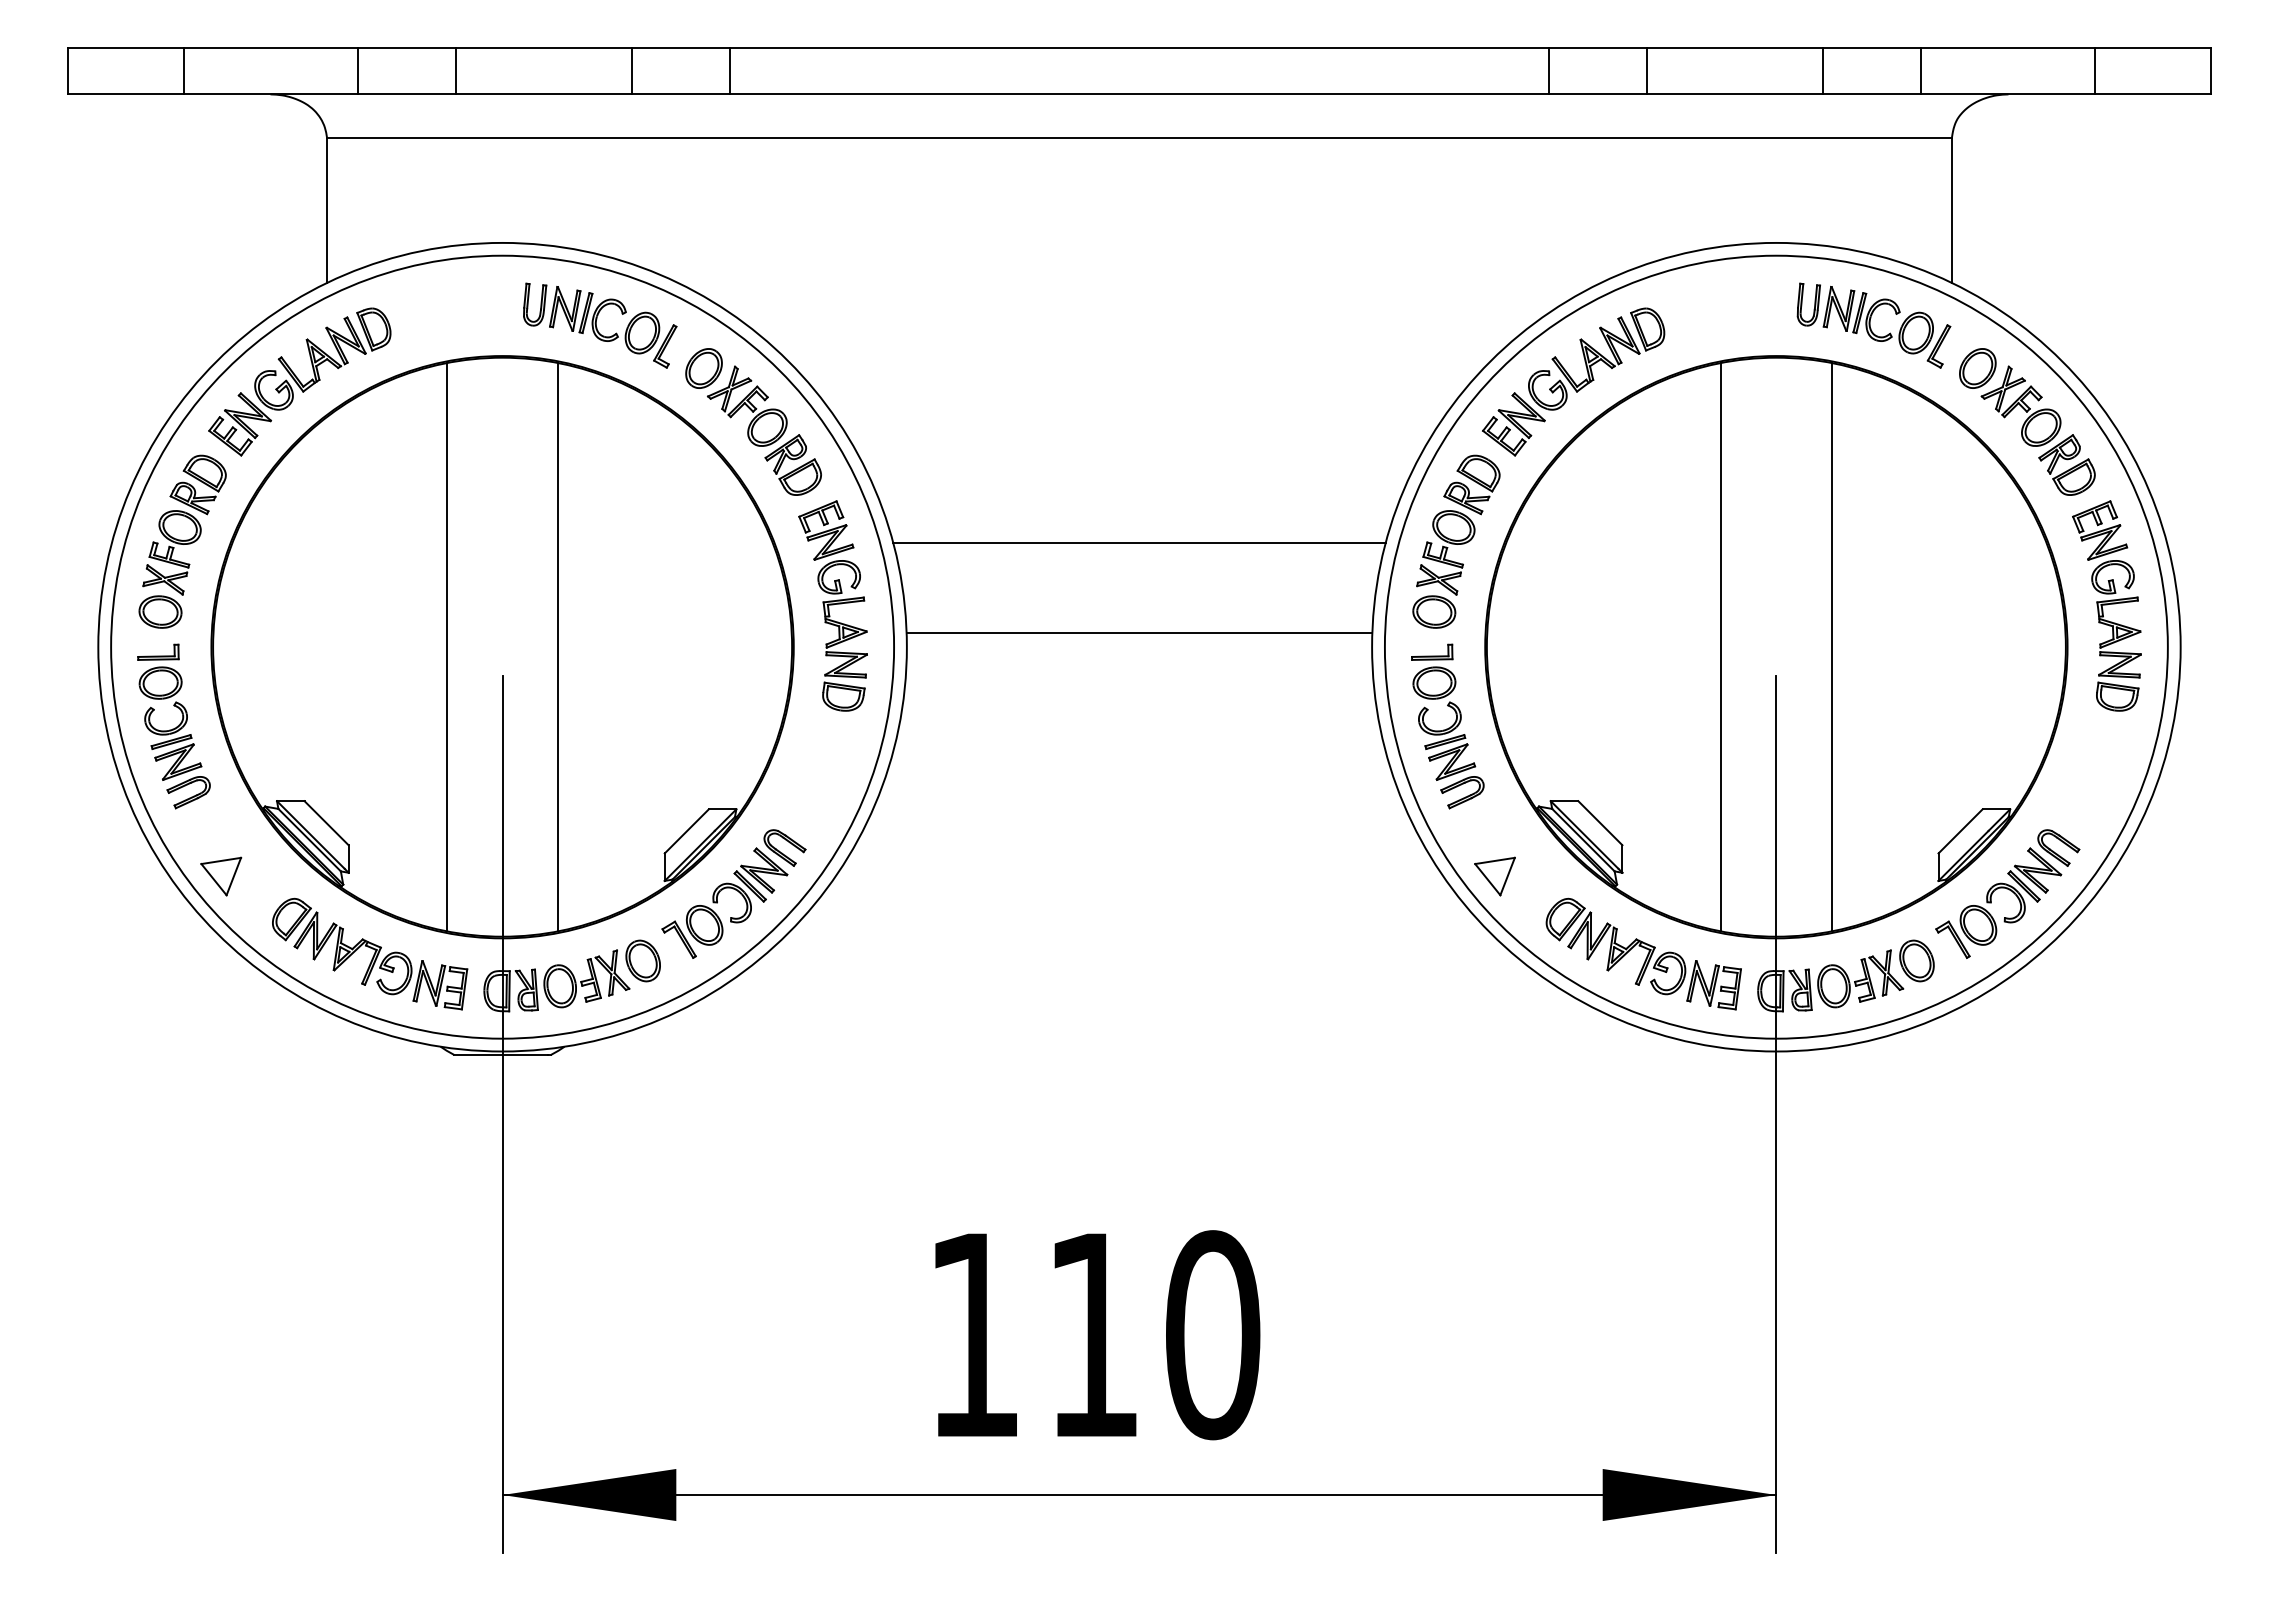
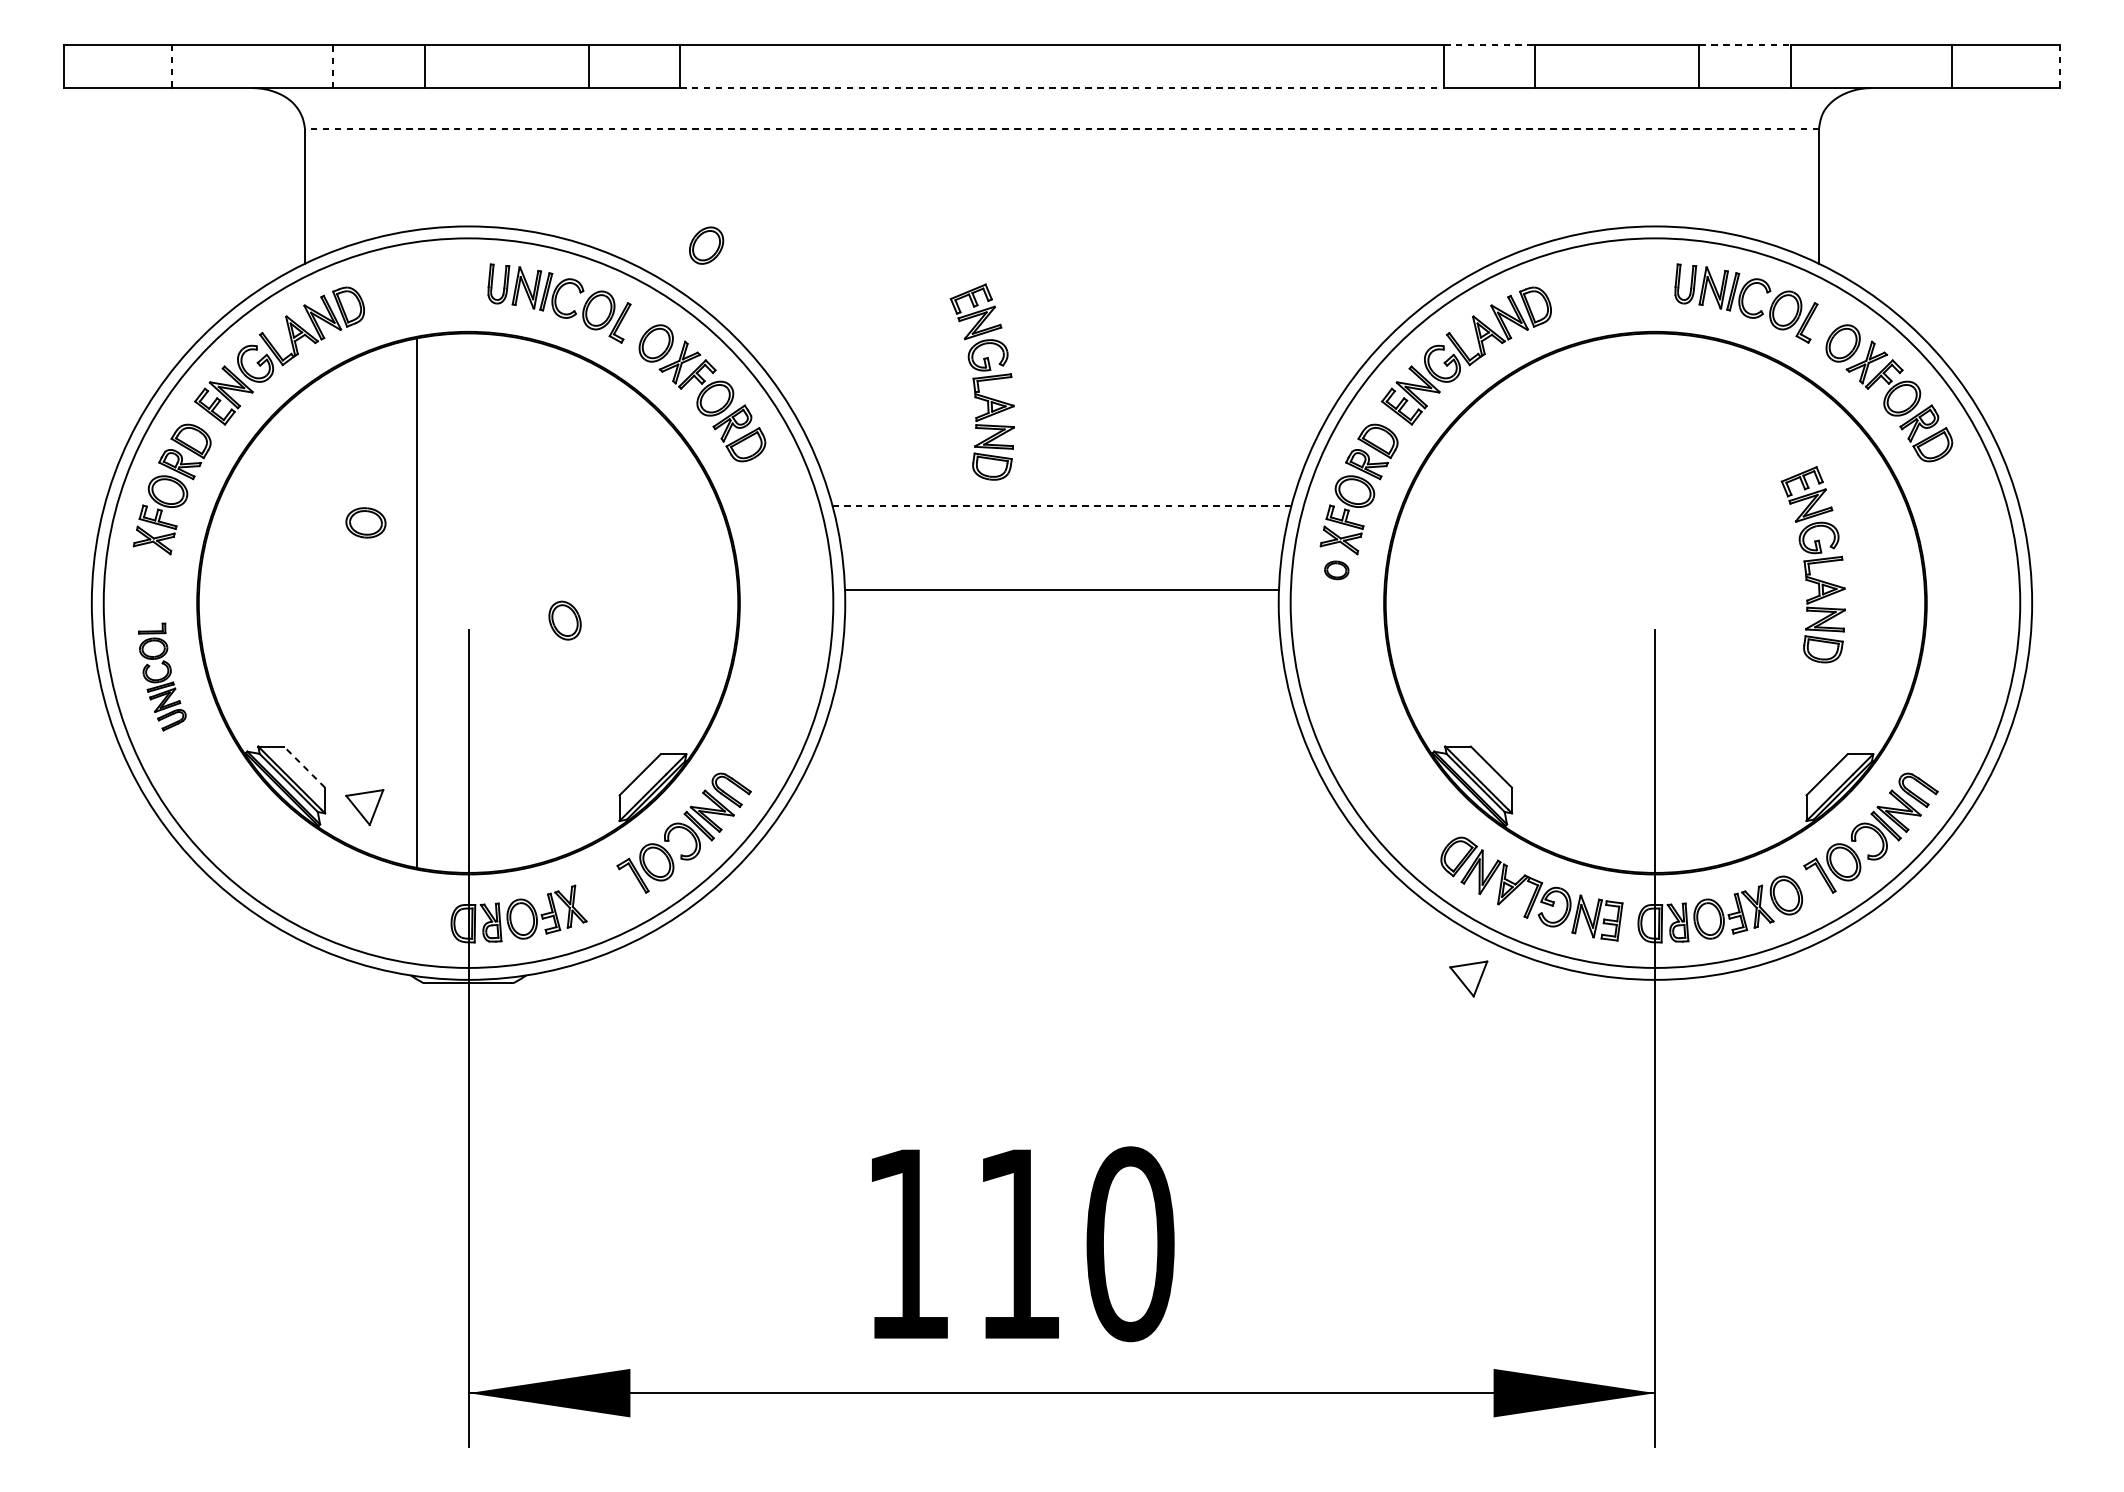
line: (1598, 48) -> (1489, 45), solid -> dashed
line: (1872, 48) -> (1745, 45), solid -> dashed
line: (357, 70) -> (333, 65), solid -> dashed
line: (184, 71) -> (172, 66), solid -> dashed
line: (2210, 71) -> (2059, 66), solid -> dashed
line: (1139, 94) -> (1062, 88), solid -> dashed
line: (1138, 137) -> (1061, 128), solid -> dashed
part: (757, 263) -> (706, 245), added
line: (1138, 543) -> (1061, 506), solid -> dashed
part: (832, 605) -> (981, 381), moved
part: (2106, 605) -> (1813, 564), moved
part: (160, 611) -> (365, 522), moved
part: (1434, 611) -> (1336, 569), size x0.6
line: (557, 647) -> (519, 603), removed
line: (1721, 647) -> (1604, 603), removed
line: (1831, 647) -> (1706, 603), removed
part: (173, 726) -> (161, 677), size x0.7
part: (1447, 726) -> (1348, 677), removed
line: (326, 822) -> (304, 766), solid -> dashed
part: (221, 876) -> (365, 807), moved
part: (1494, 876) -> (1468, 978), moved
part: (370, 953) -> (345, 888), removed
part: (642, 960) -> (564, 620), moved

